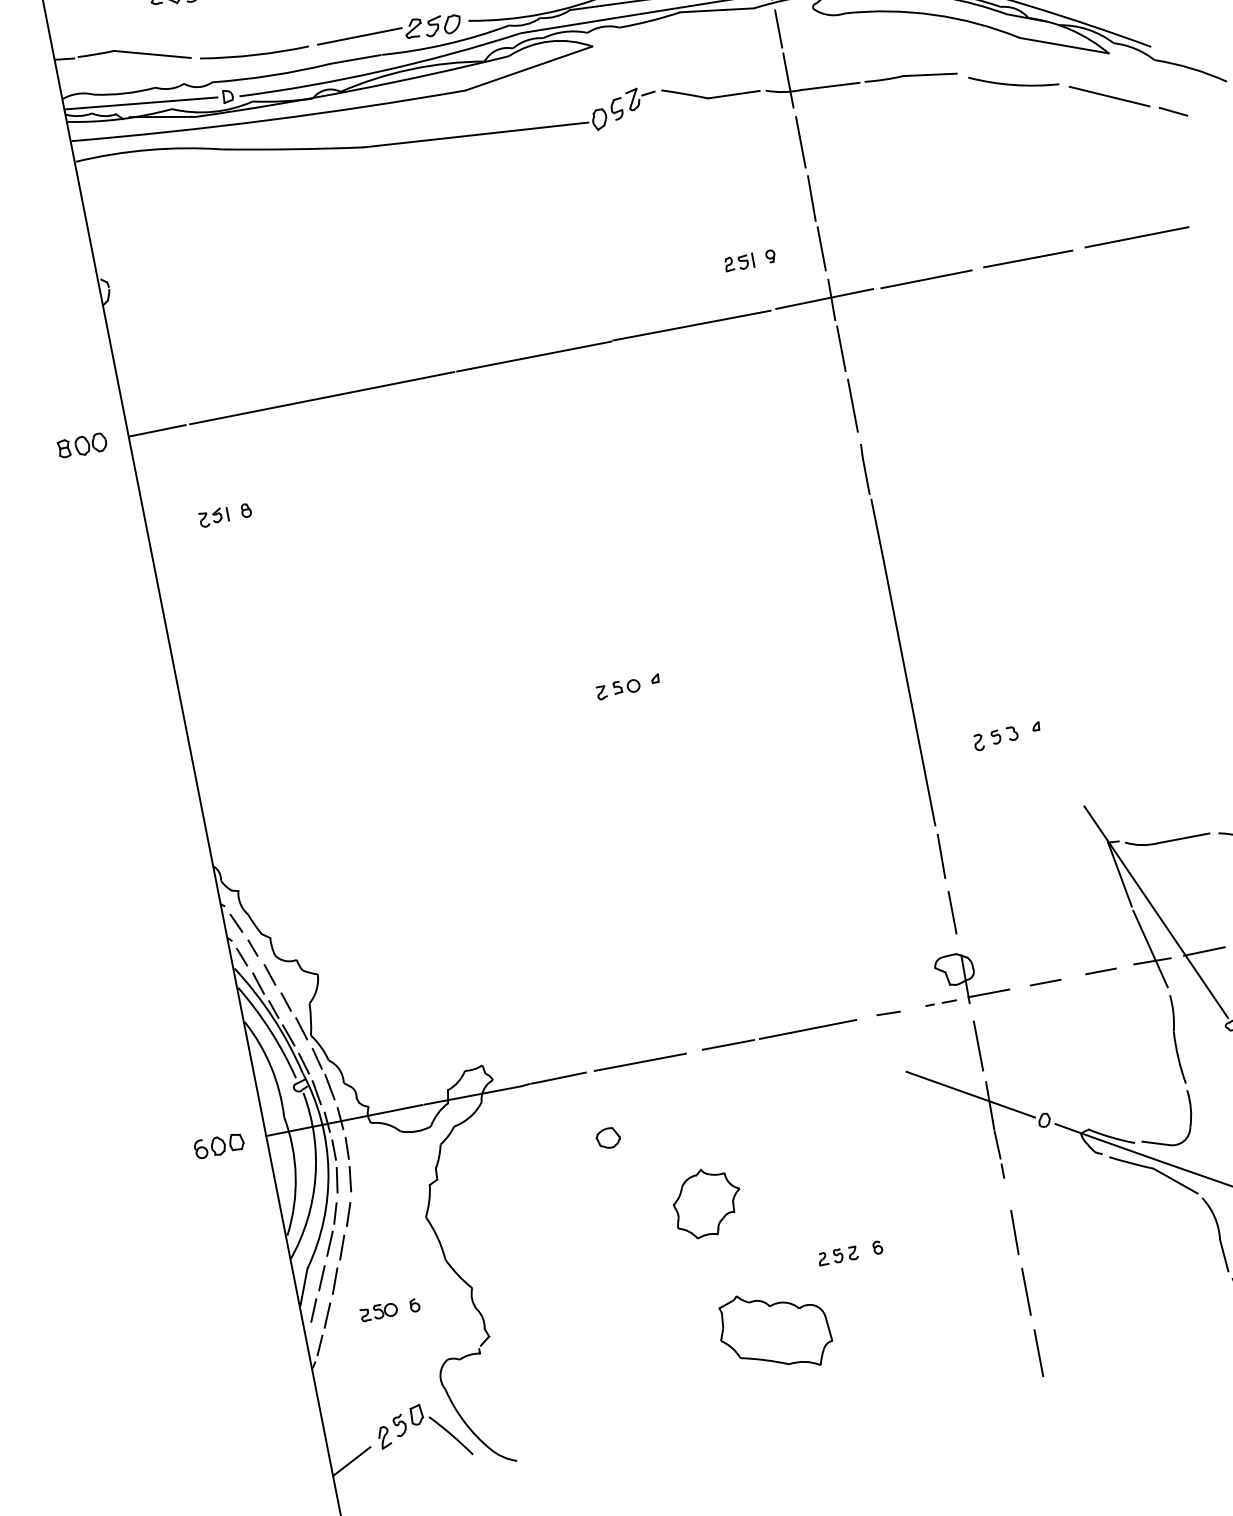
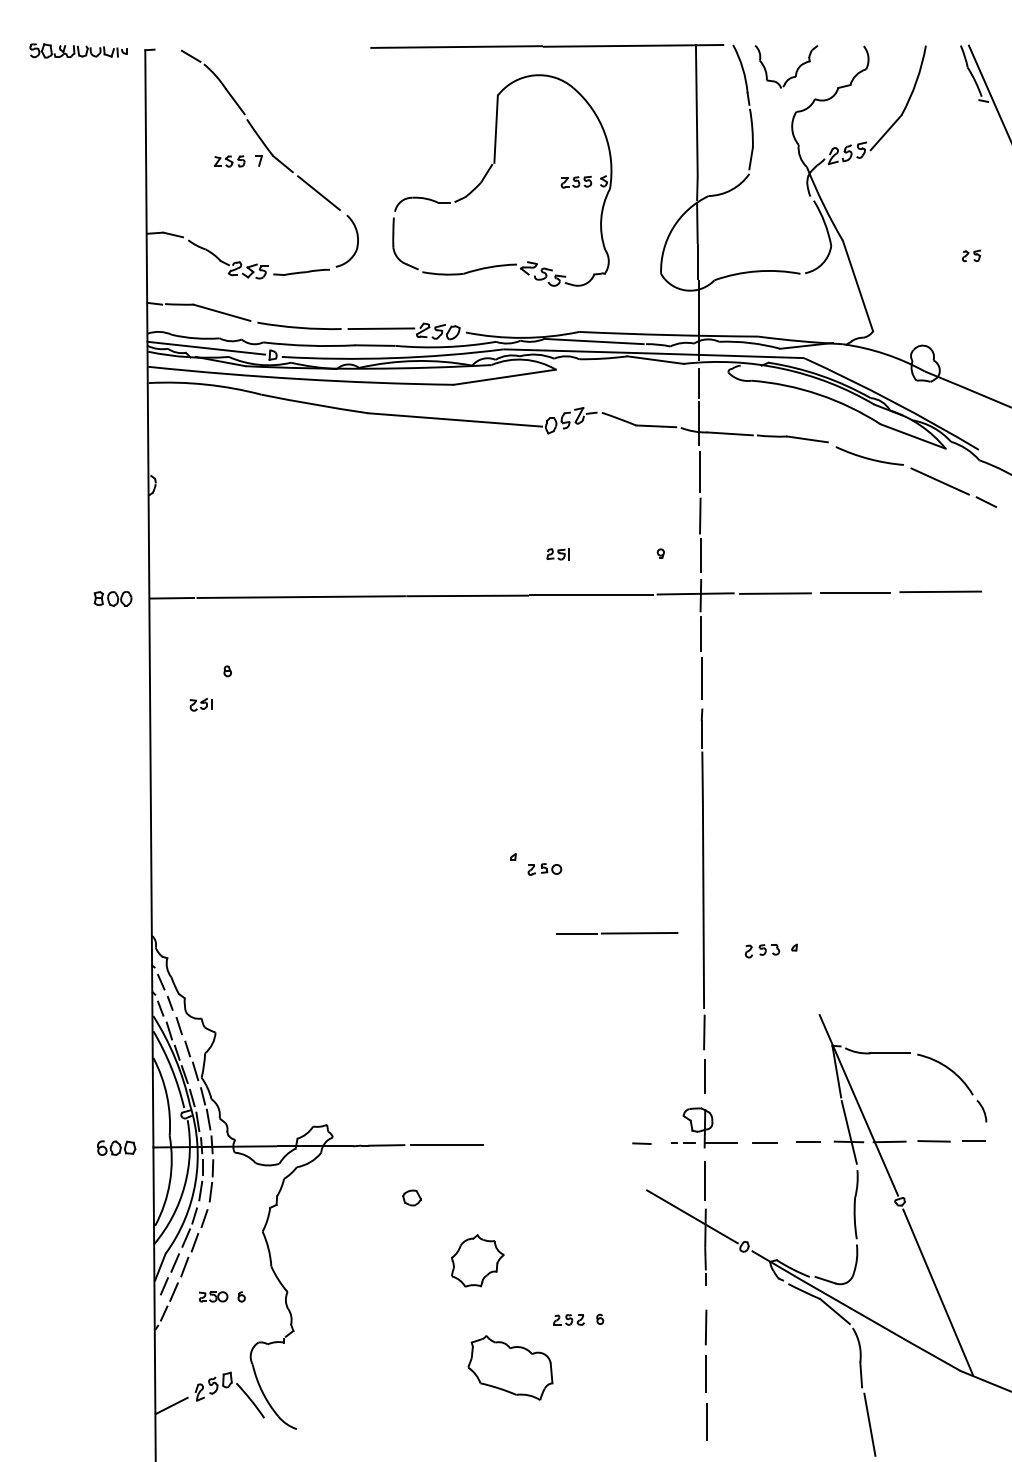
part: (738, 263) -> (557, 554), moved
part: (212, 517) -> (200, 704), moved
part: (618, 689) -> (544, 869), moved
line: (779, 1035) -> (617, 933), moved

